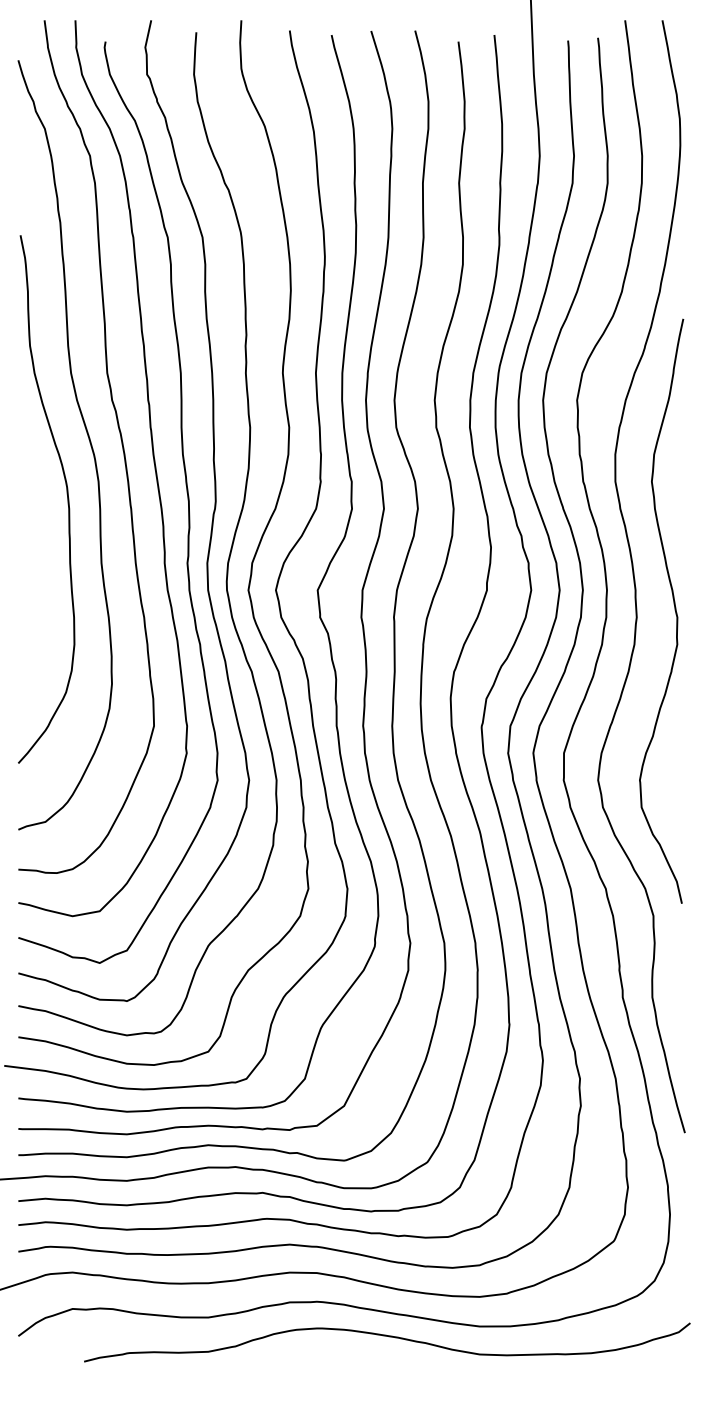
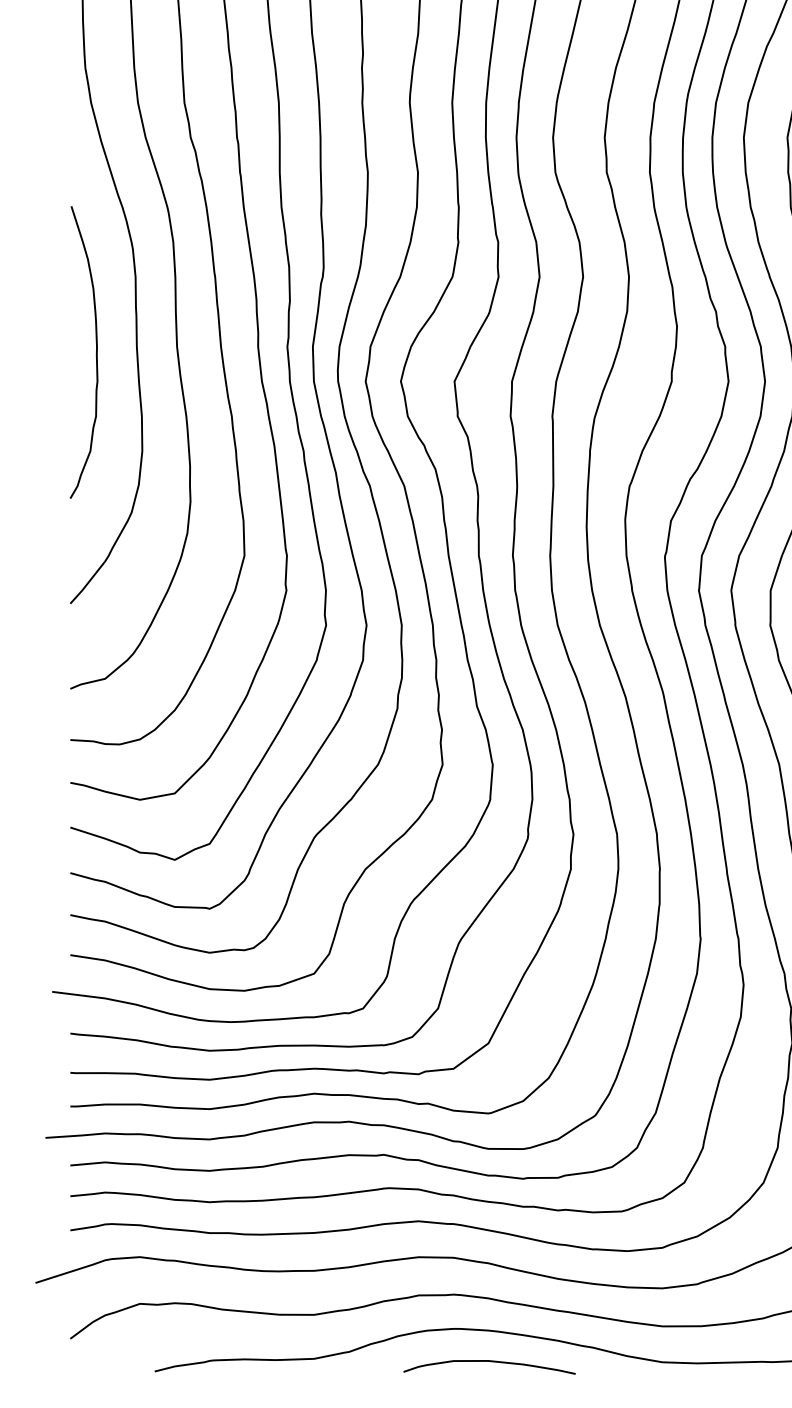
curve: (38, 567) -> (96, 352), added
curve: (344, 1354) -> (488, 1362), added

